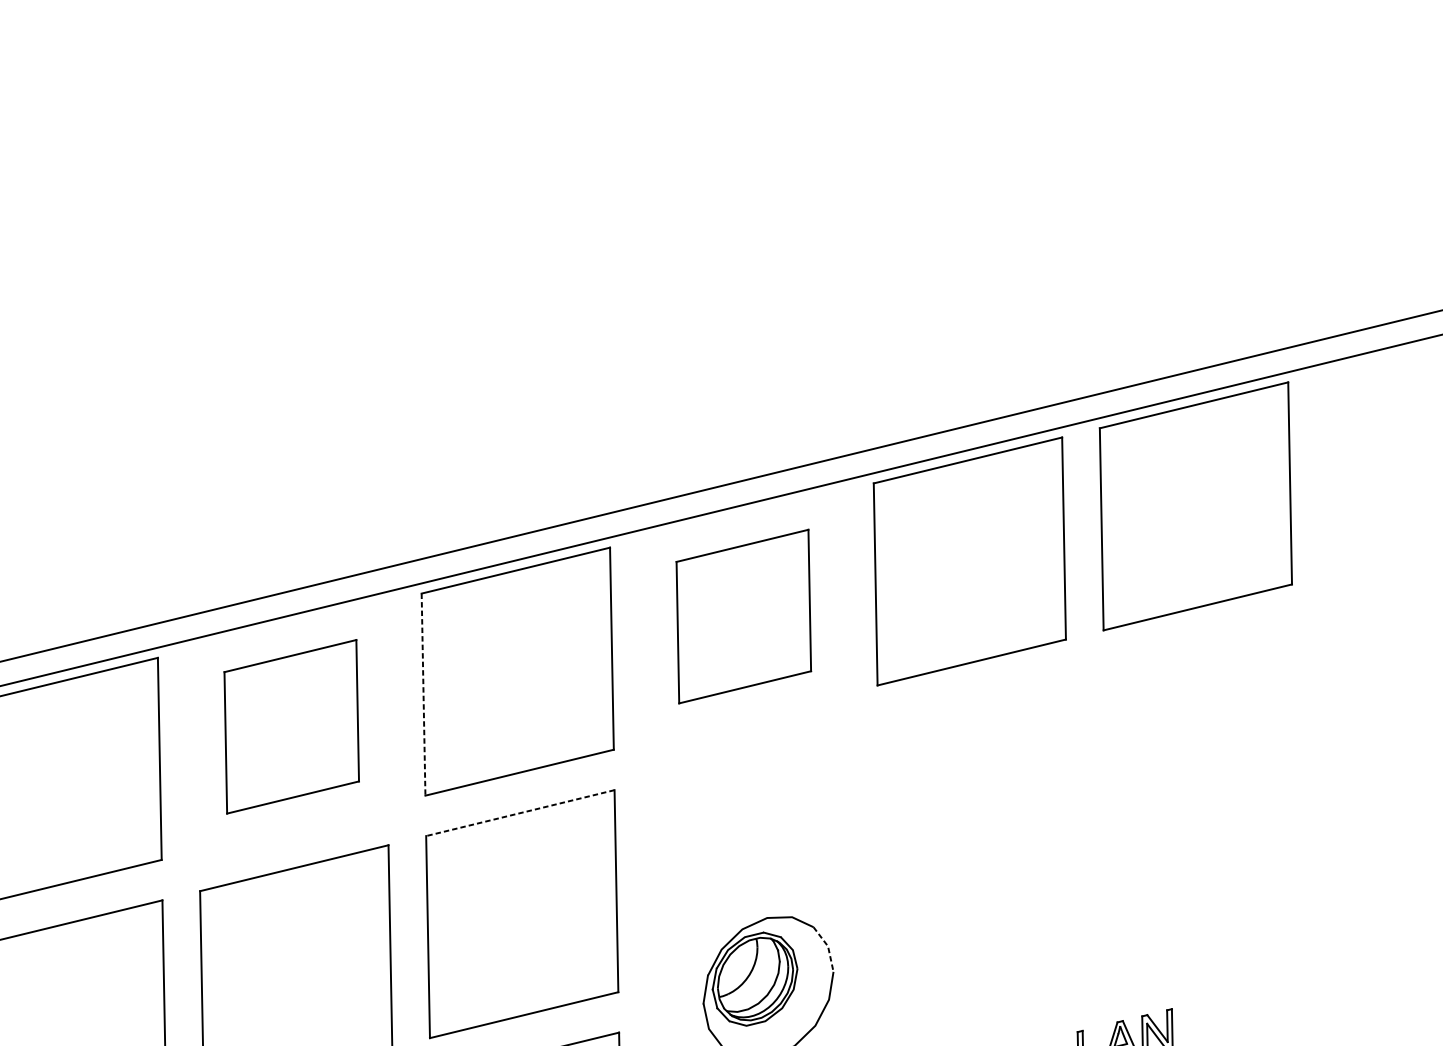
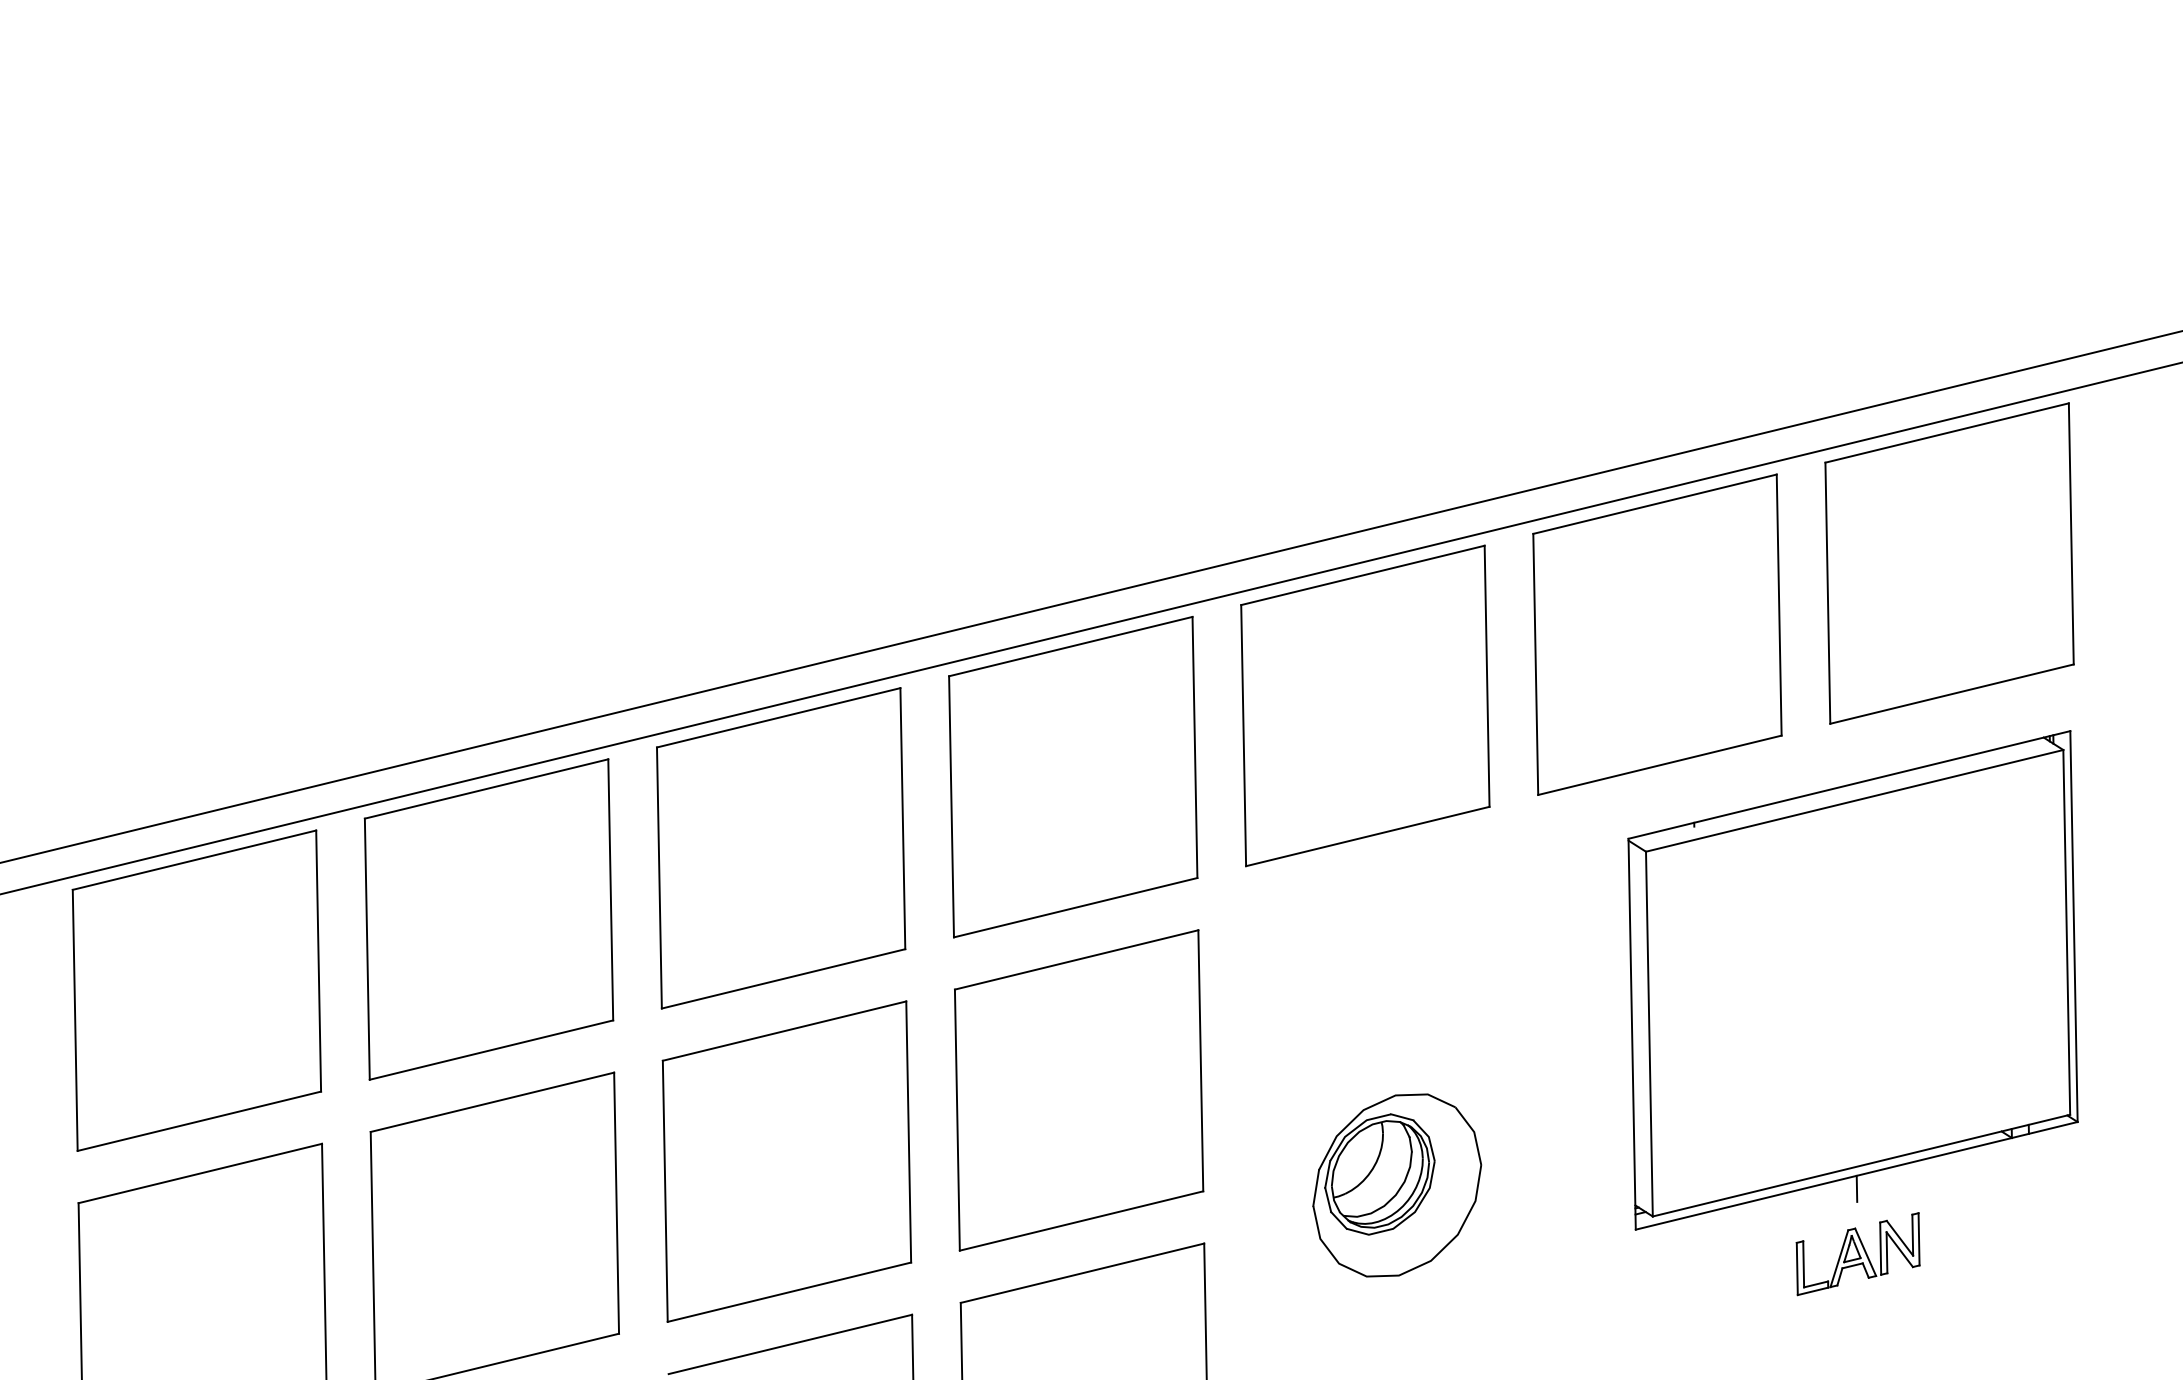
part: (743, 616) -> (1365, 705), size x1.43
line: (423, 694) -> (951, 806), dashed -> solid
part: (291, 726) -> (781, 848), size x1.43
line: (520, 813) -> (1076, 960), dashed -> solid
part: (1120, 829) -> (1852, 980), added
line: (828, 947) -> (1474, 1133), dashed -> solid

